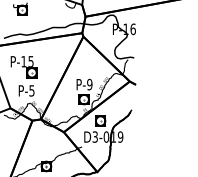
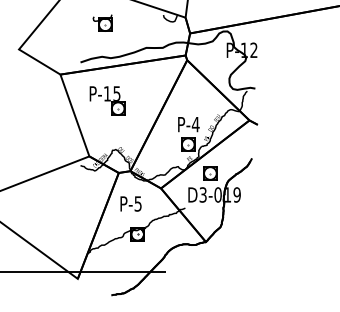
text: (132, 29) -> (253, 50), P-16 -> P-12
text: (89, 84) -> (195, 124), P-9 -> P-4
text: (26, 90) -> (130, 203), moved

